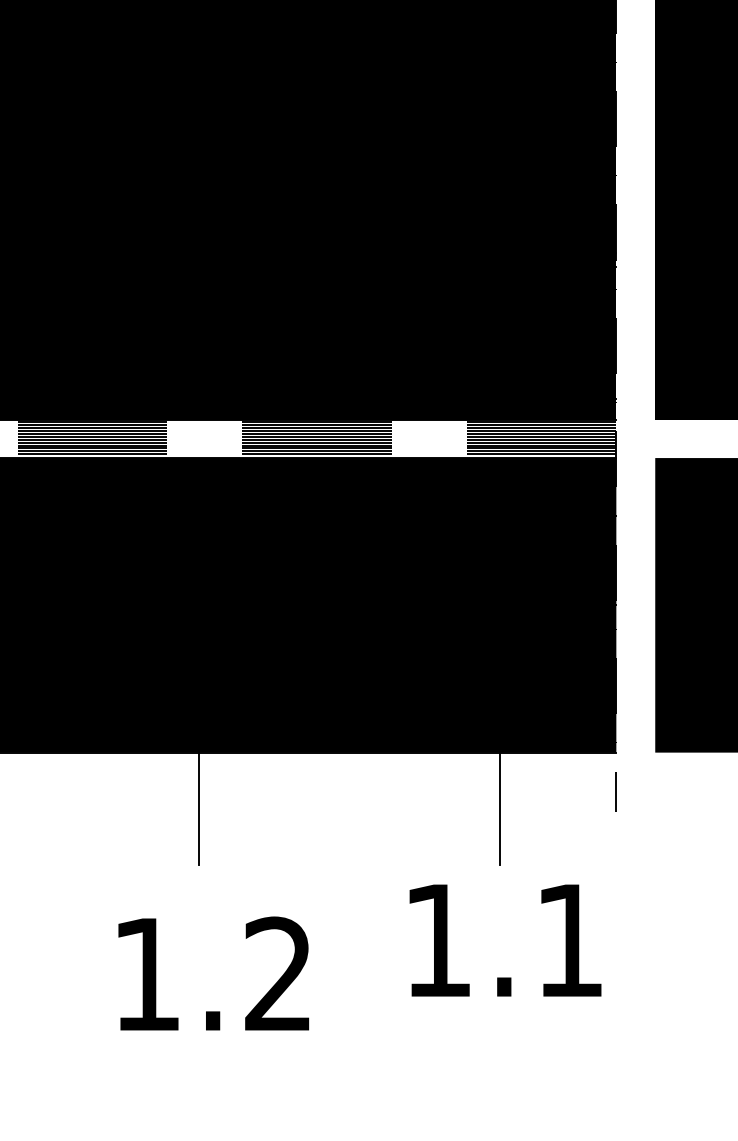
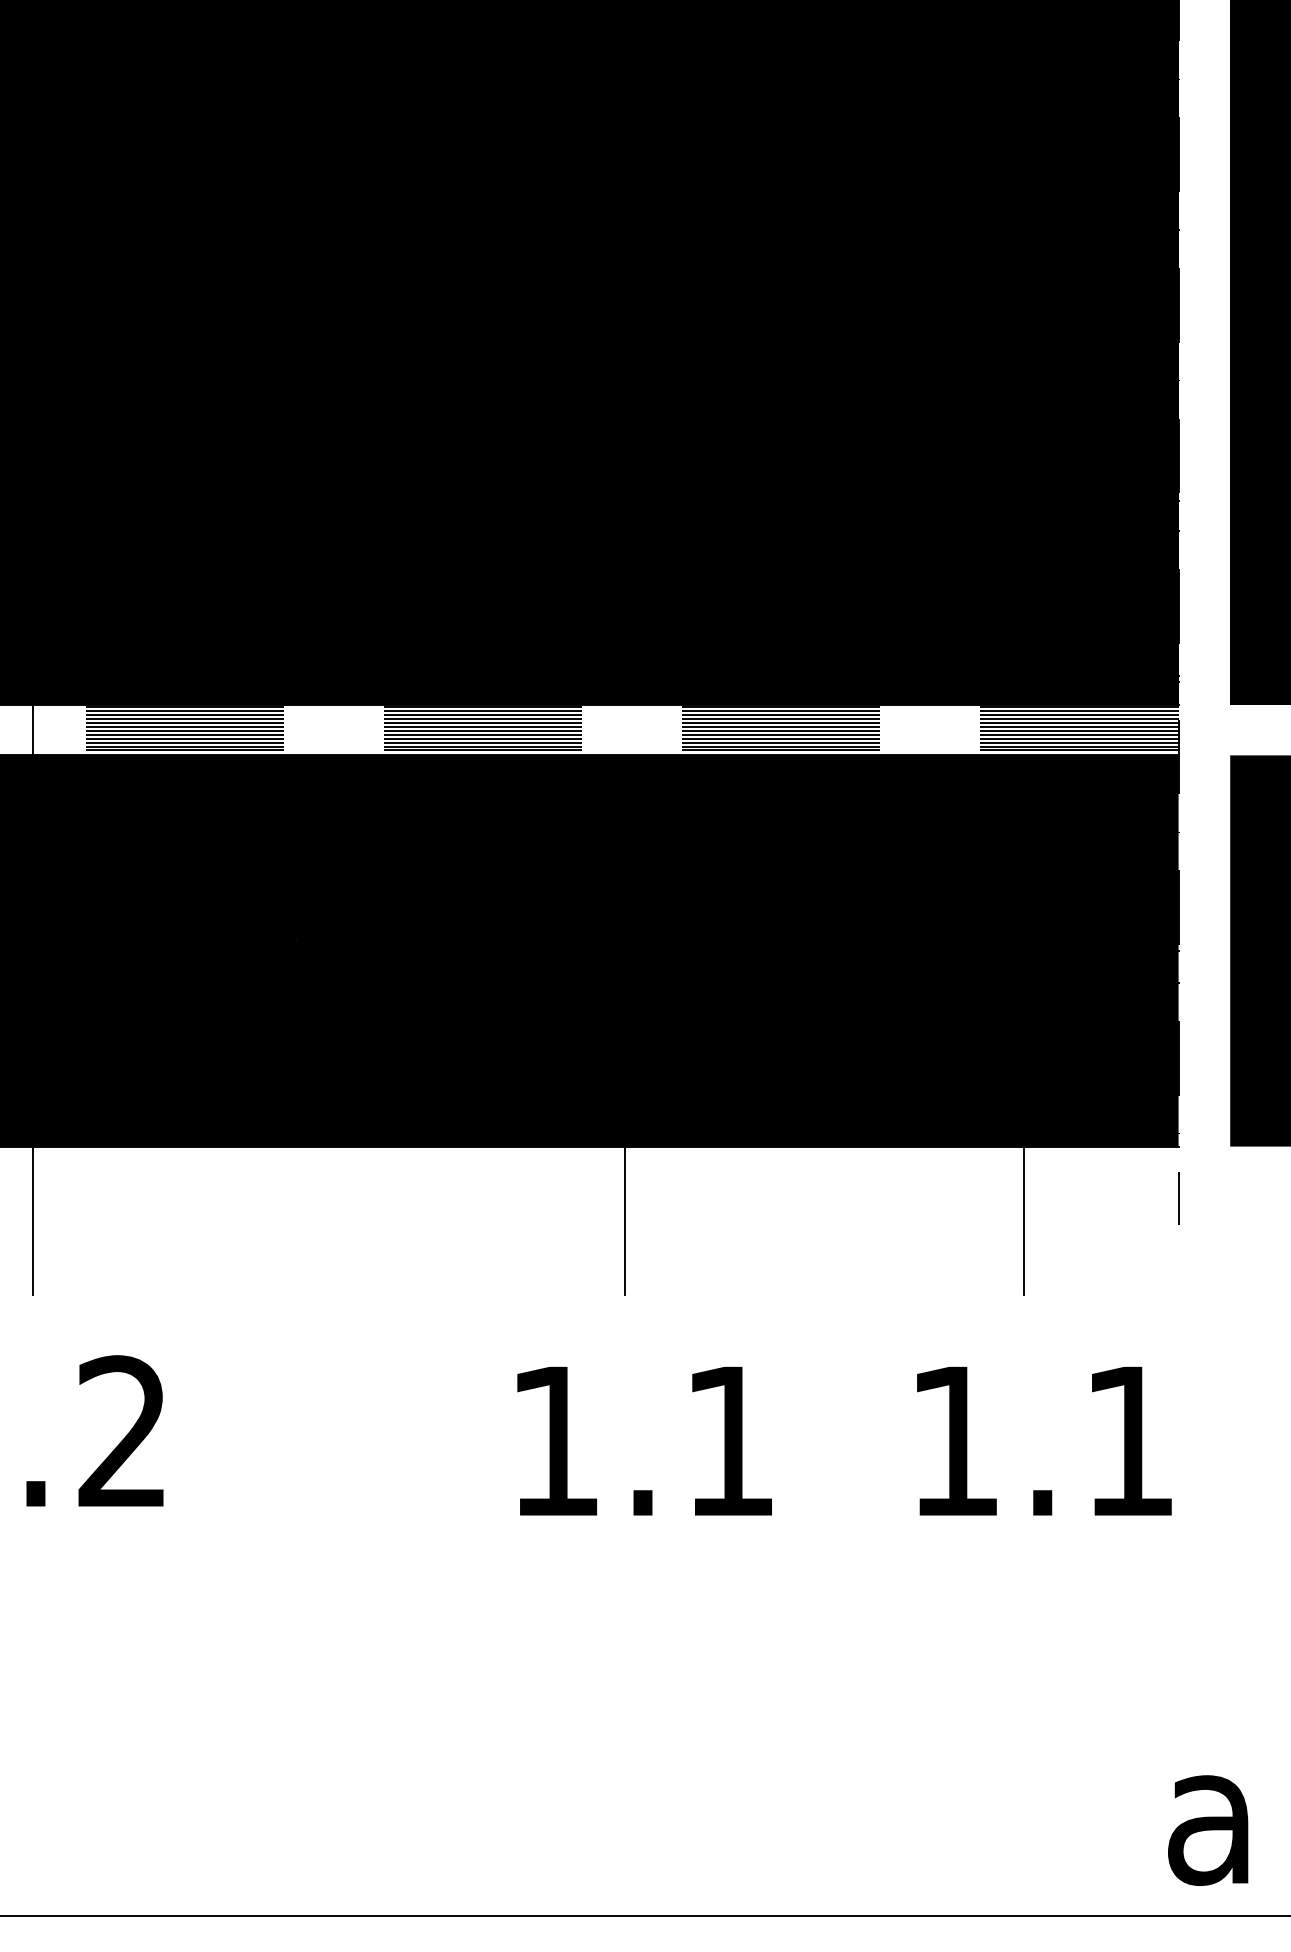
text: (505, 940) -> (1044, 1440), moved
text: (277, 973) -> (728, 1439), 1.2 -> 1.1

